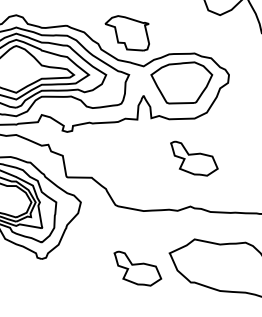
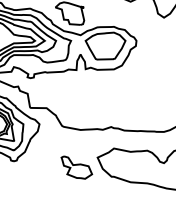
part: (193, 158) -> (113, 95), removed

